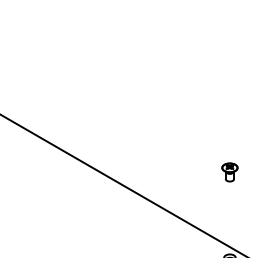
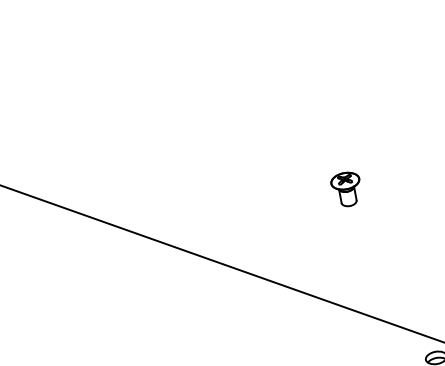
part: (229, 172) -> (346, 189), moved

